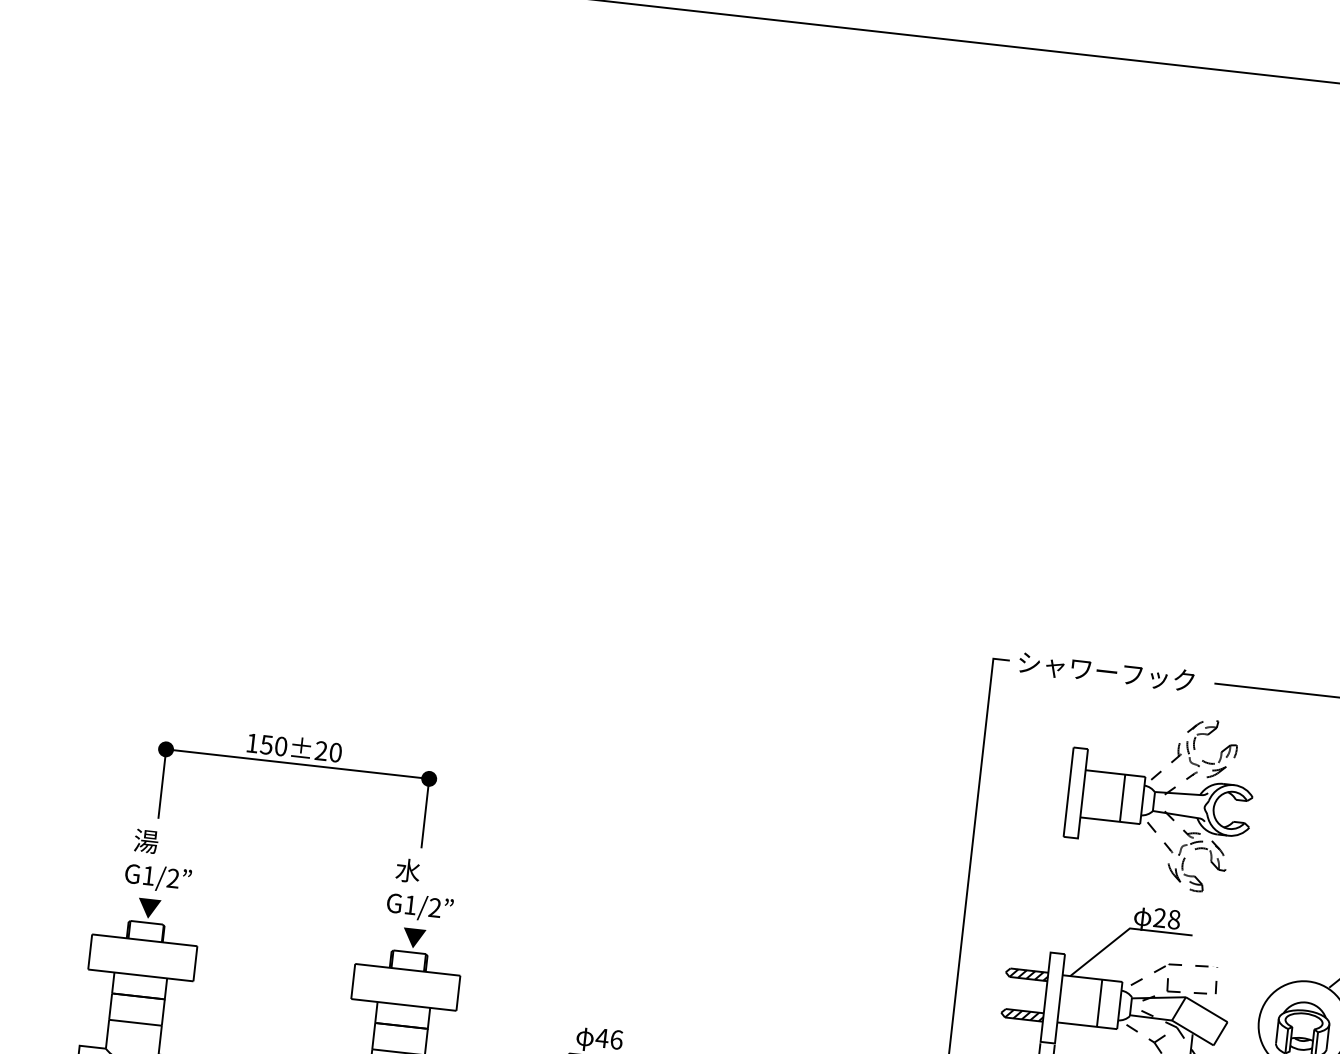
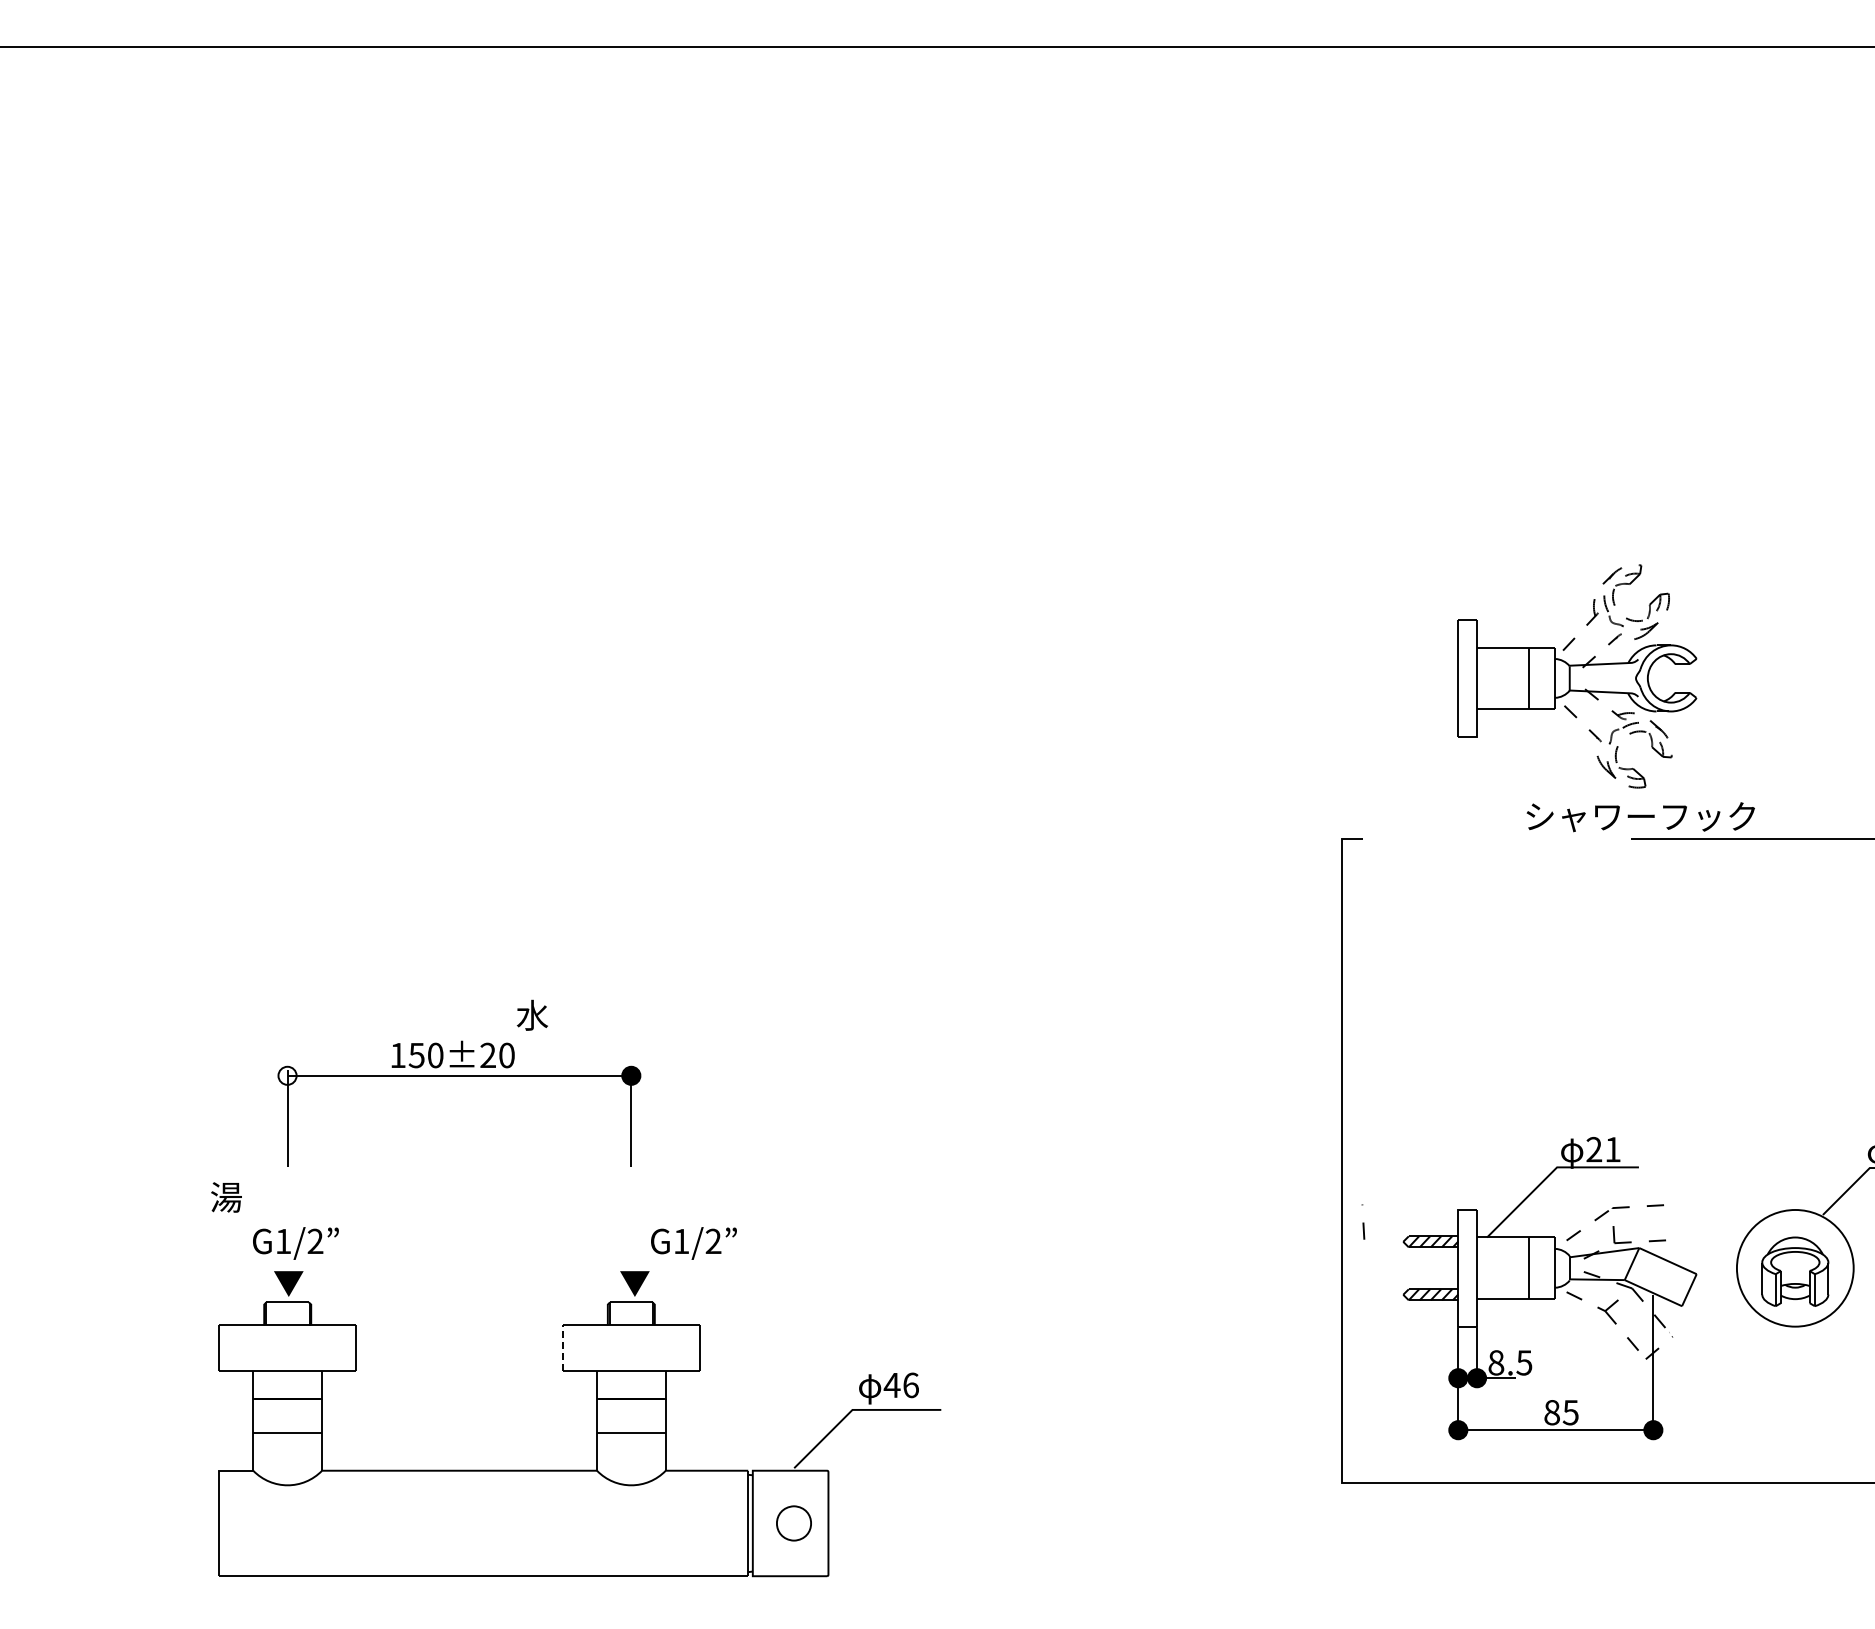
text: (1106, 672) -> (1640, 817), moved
fill: (166, 749) -> (287, 1075), removed
part: (1160, 800) -> (1577, 676), moved
text: (146, 841) -> (226, 1197), moved
text: (407, 869) -> (531, 1014), moved
text: (419, 907) -> (693, 1243), moved
text: (1173, 919) -> (1612, 1149), 28 -> 21
line: (1216, 980) -> (1363, 1222), moved
line: (353, 981) -> (562, 1348), solid -> dashed

